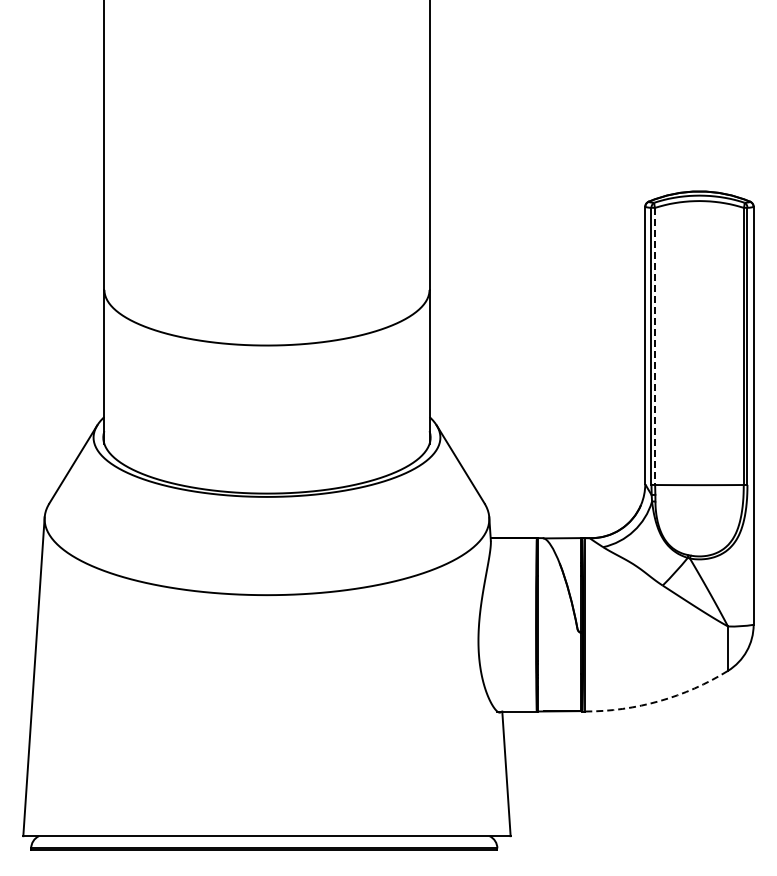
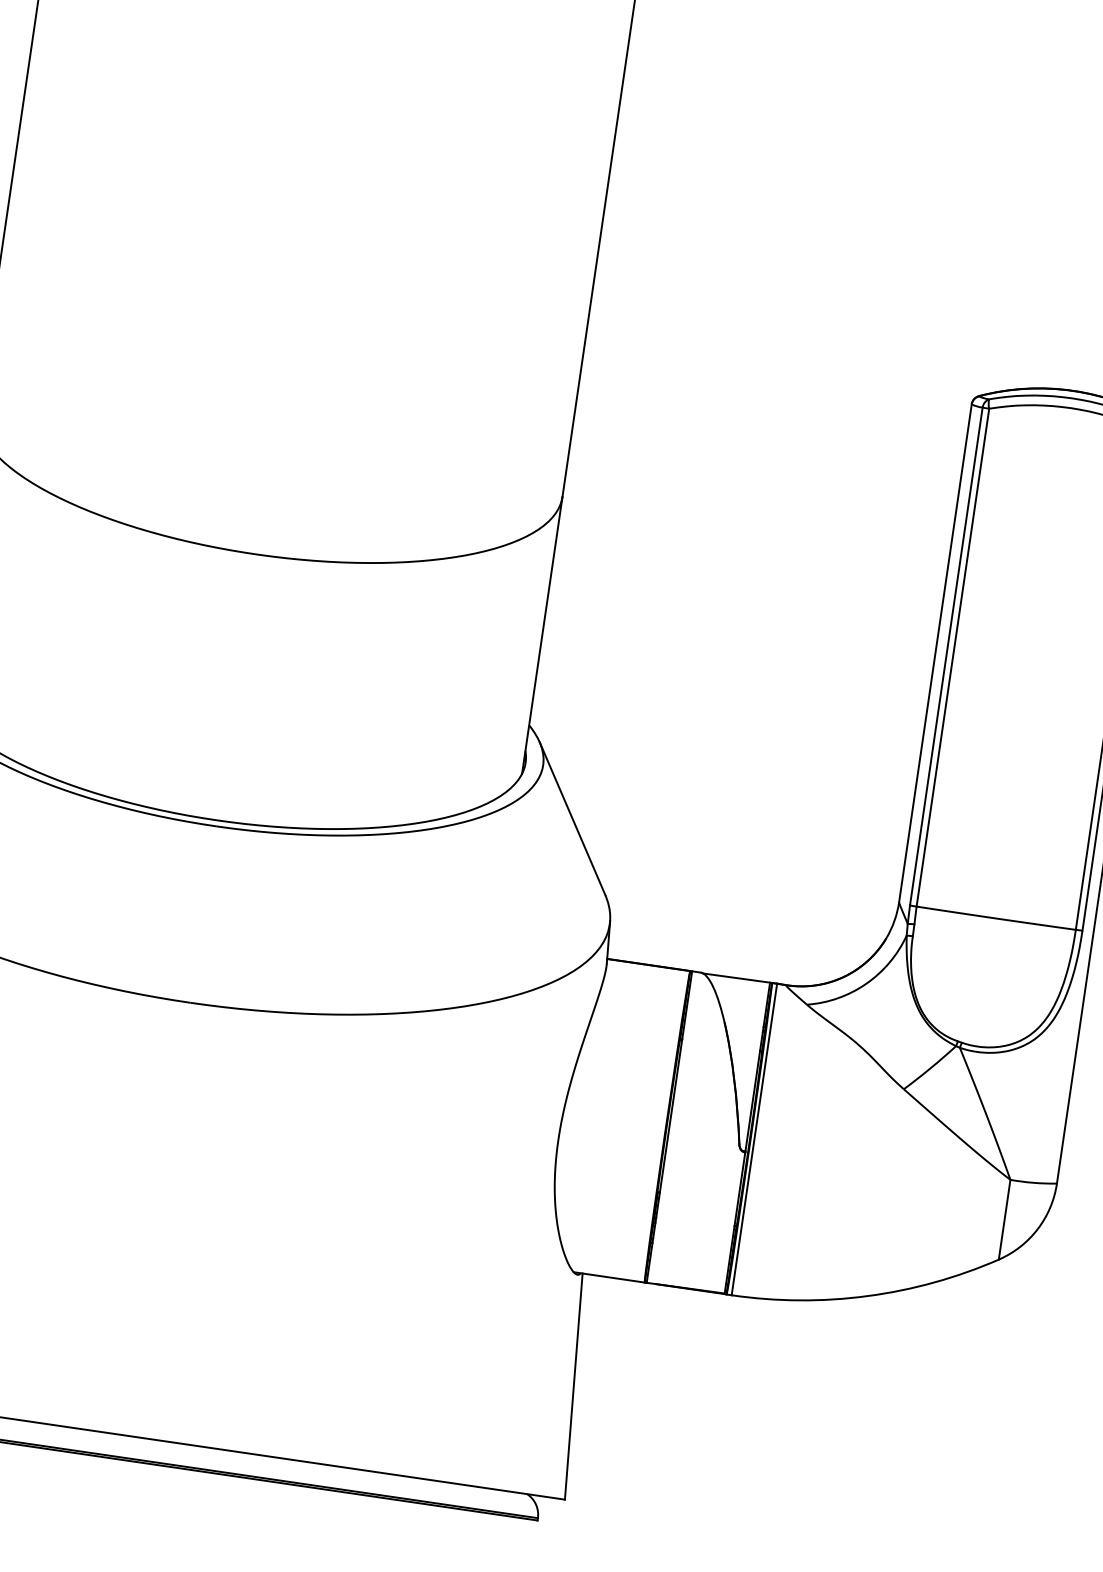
line: (655, 346) -> (953, 657), dashed -> solid
arc: (659, 701) -> (867, 1296), dashed -> solid

